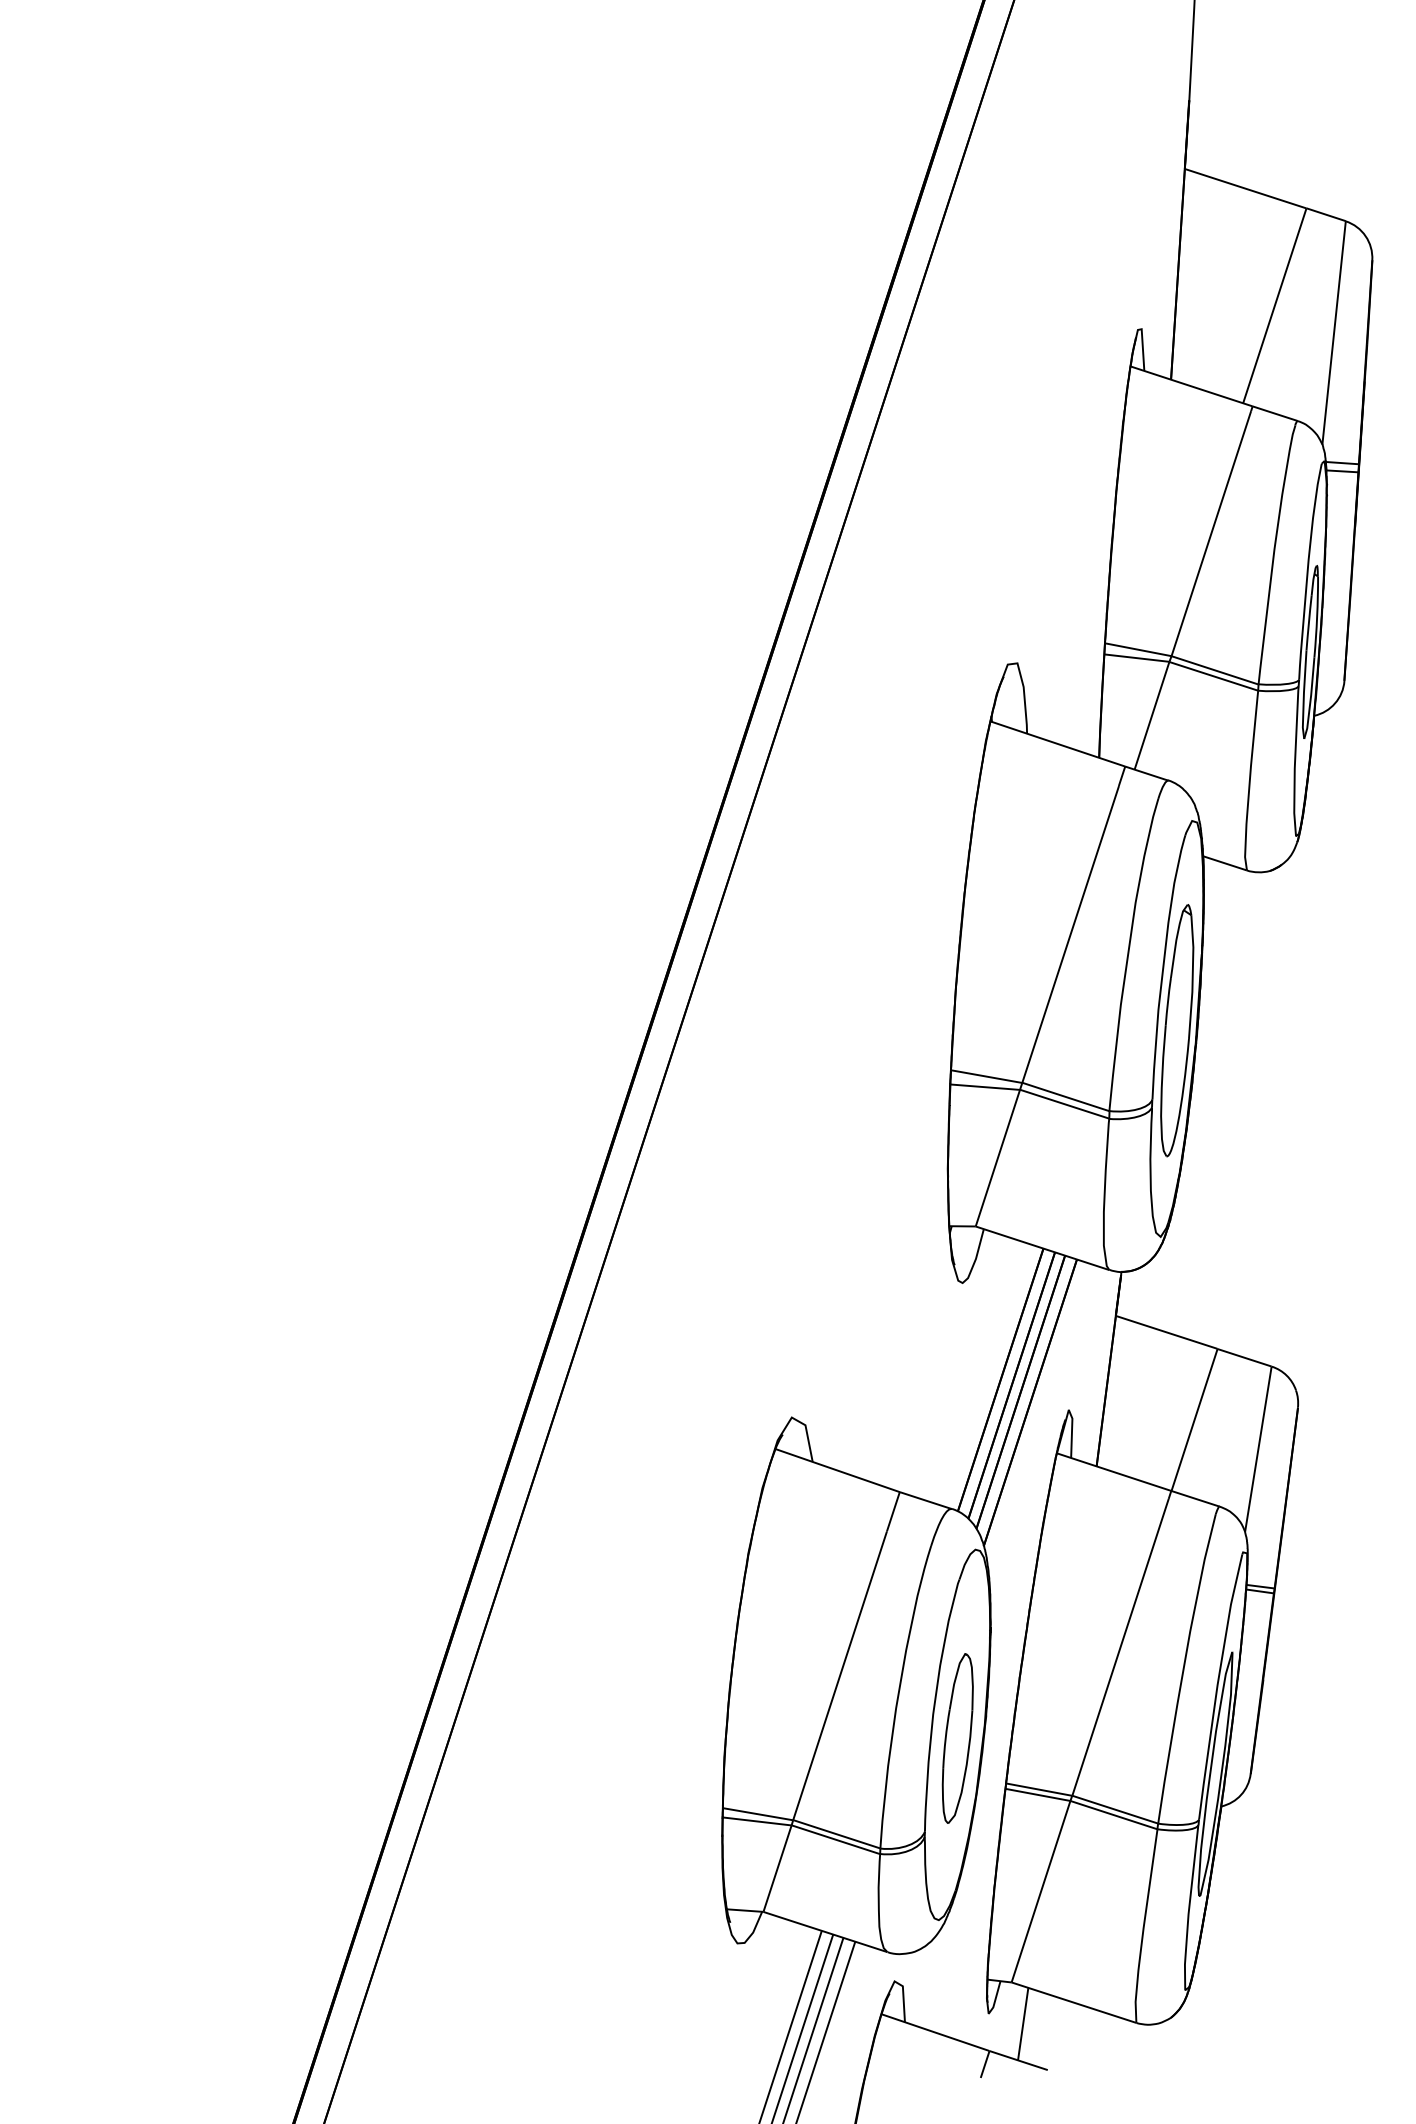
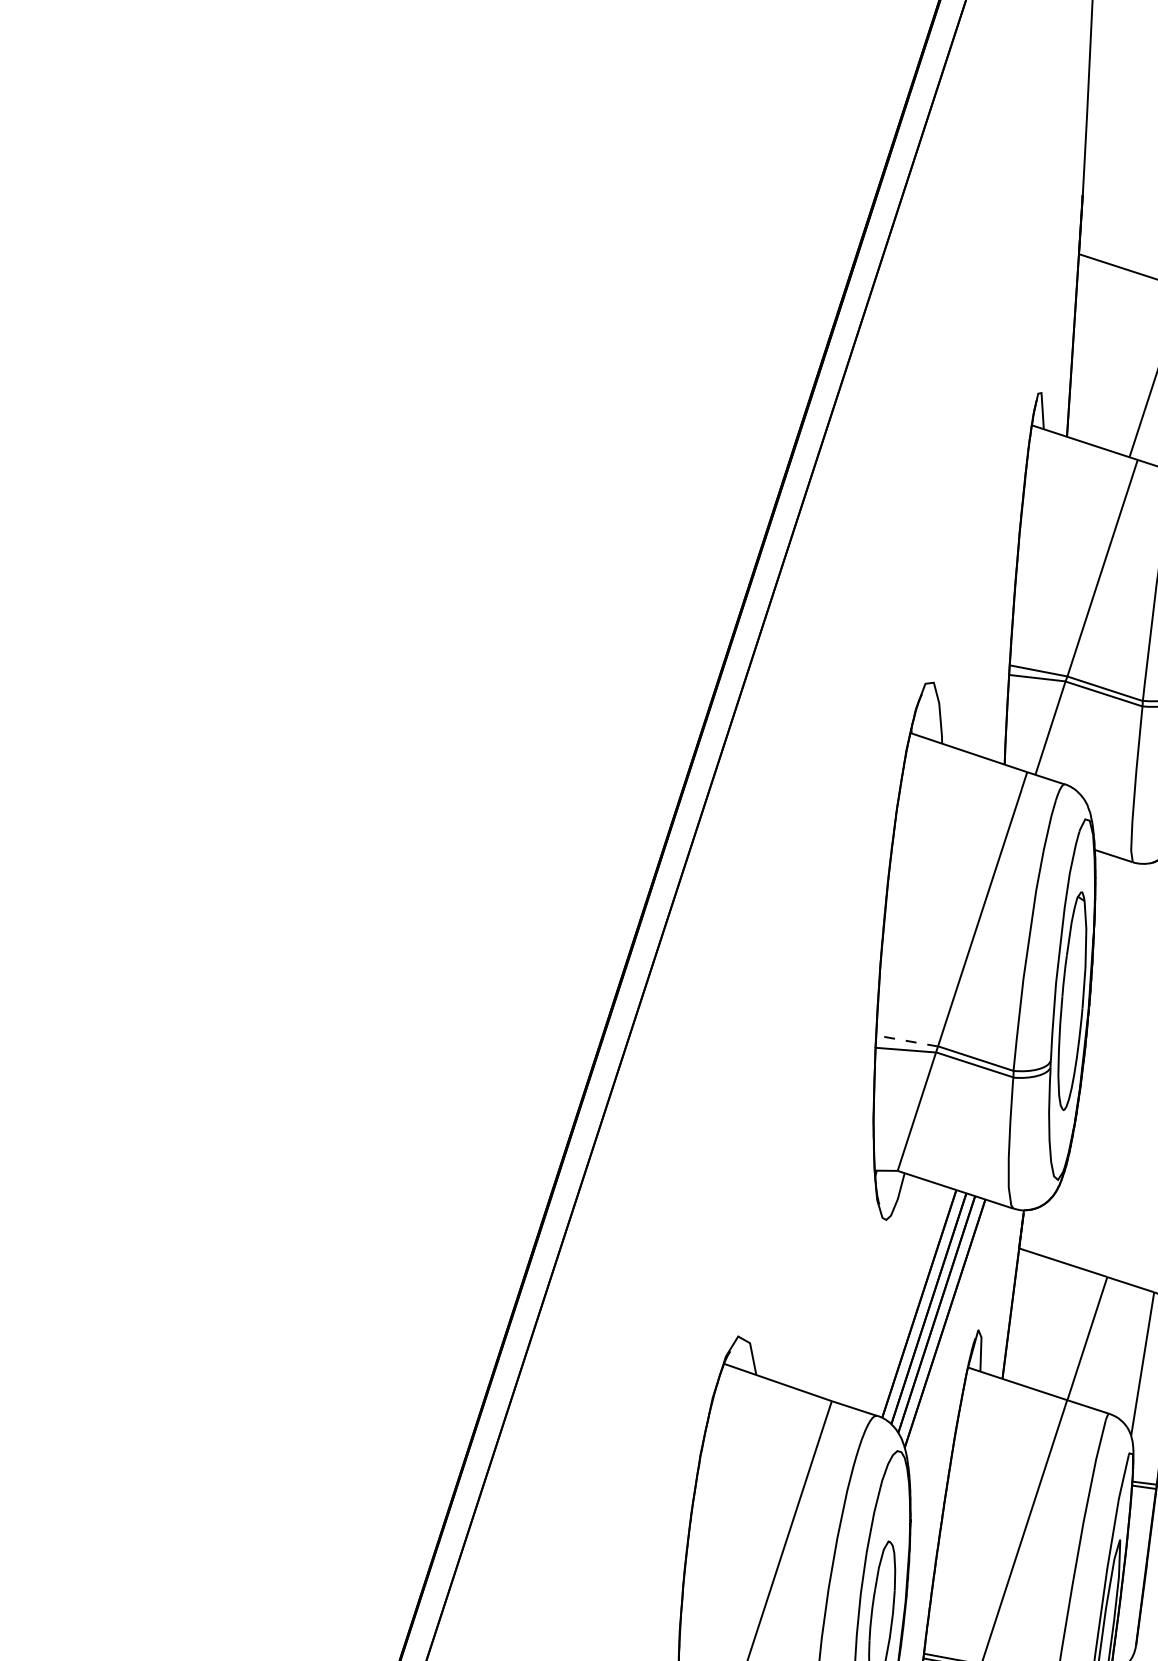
line: (986, 1076) -> (907, 1040), solid -> dashed

